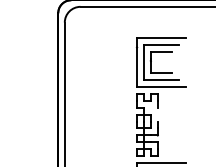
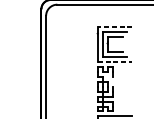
line: (160, 38) -> (114, 27), solid -> dashed
line: (161, 86) -> (115, 61), solid -> dashed

